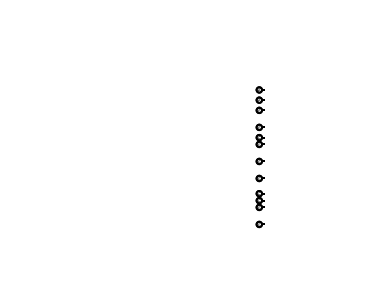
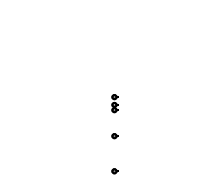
part: (259, 99) -> (114, 75), removed
part: (259, 161) -> (114, 123), removed
part: (259, 200) -> (114, 152), removed

